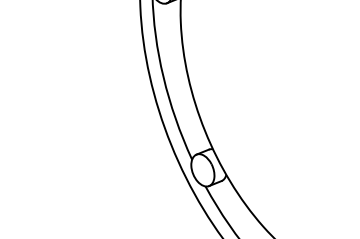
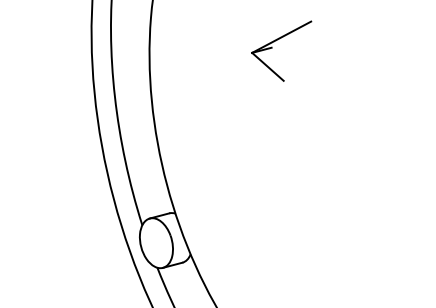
part: (268, 31) -> (280, 47), added

